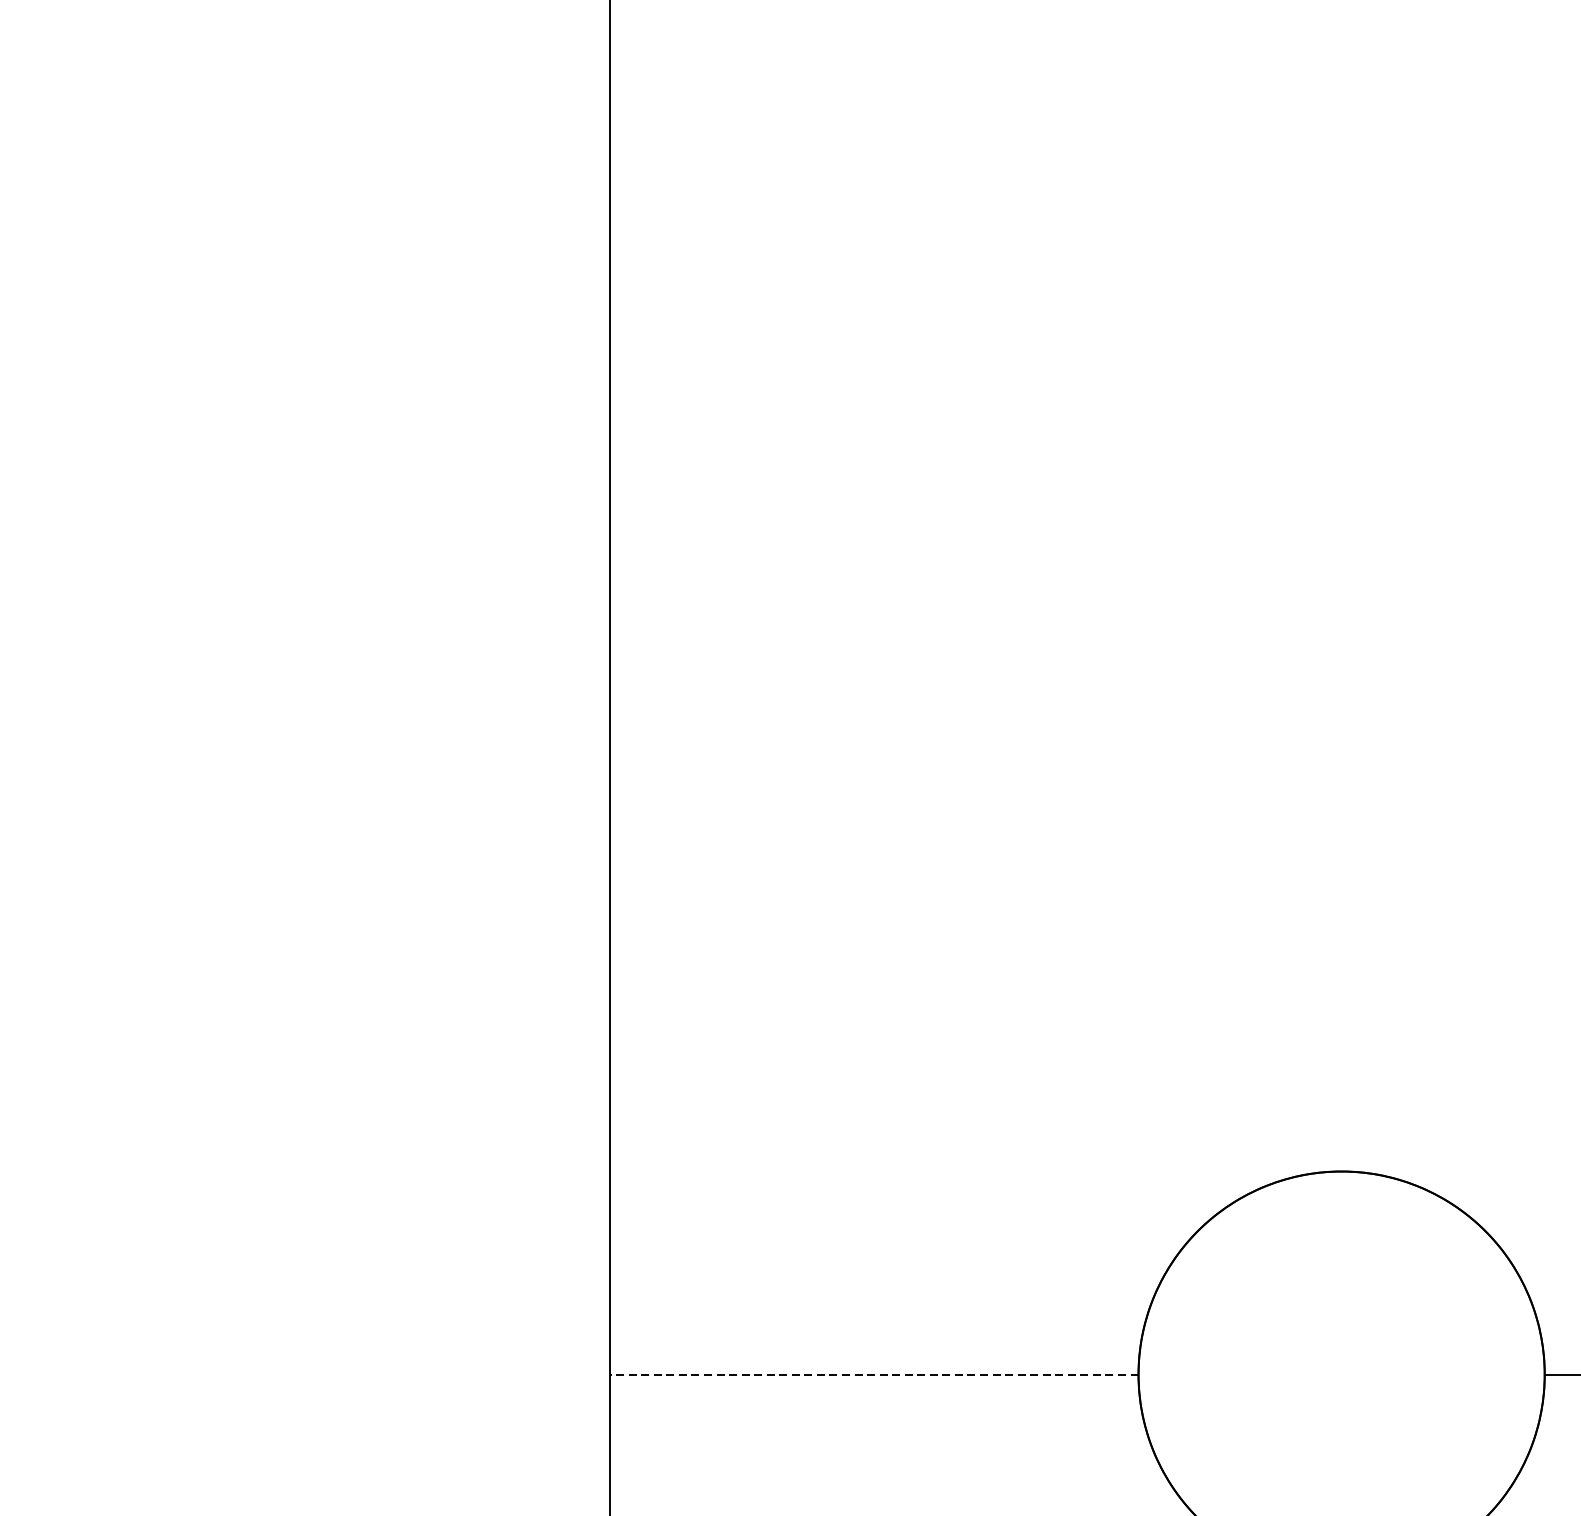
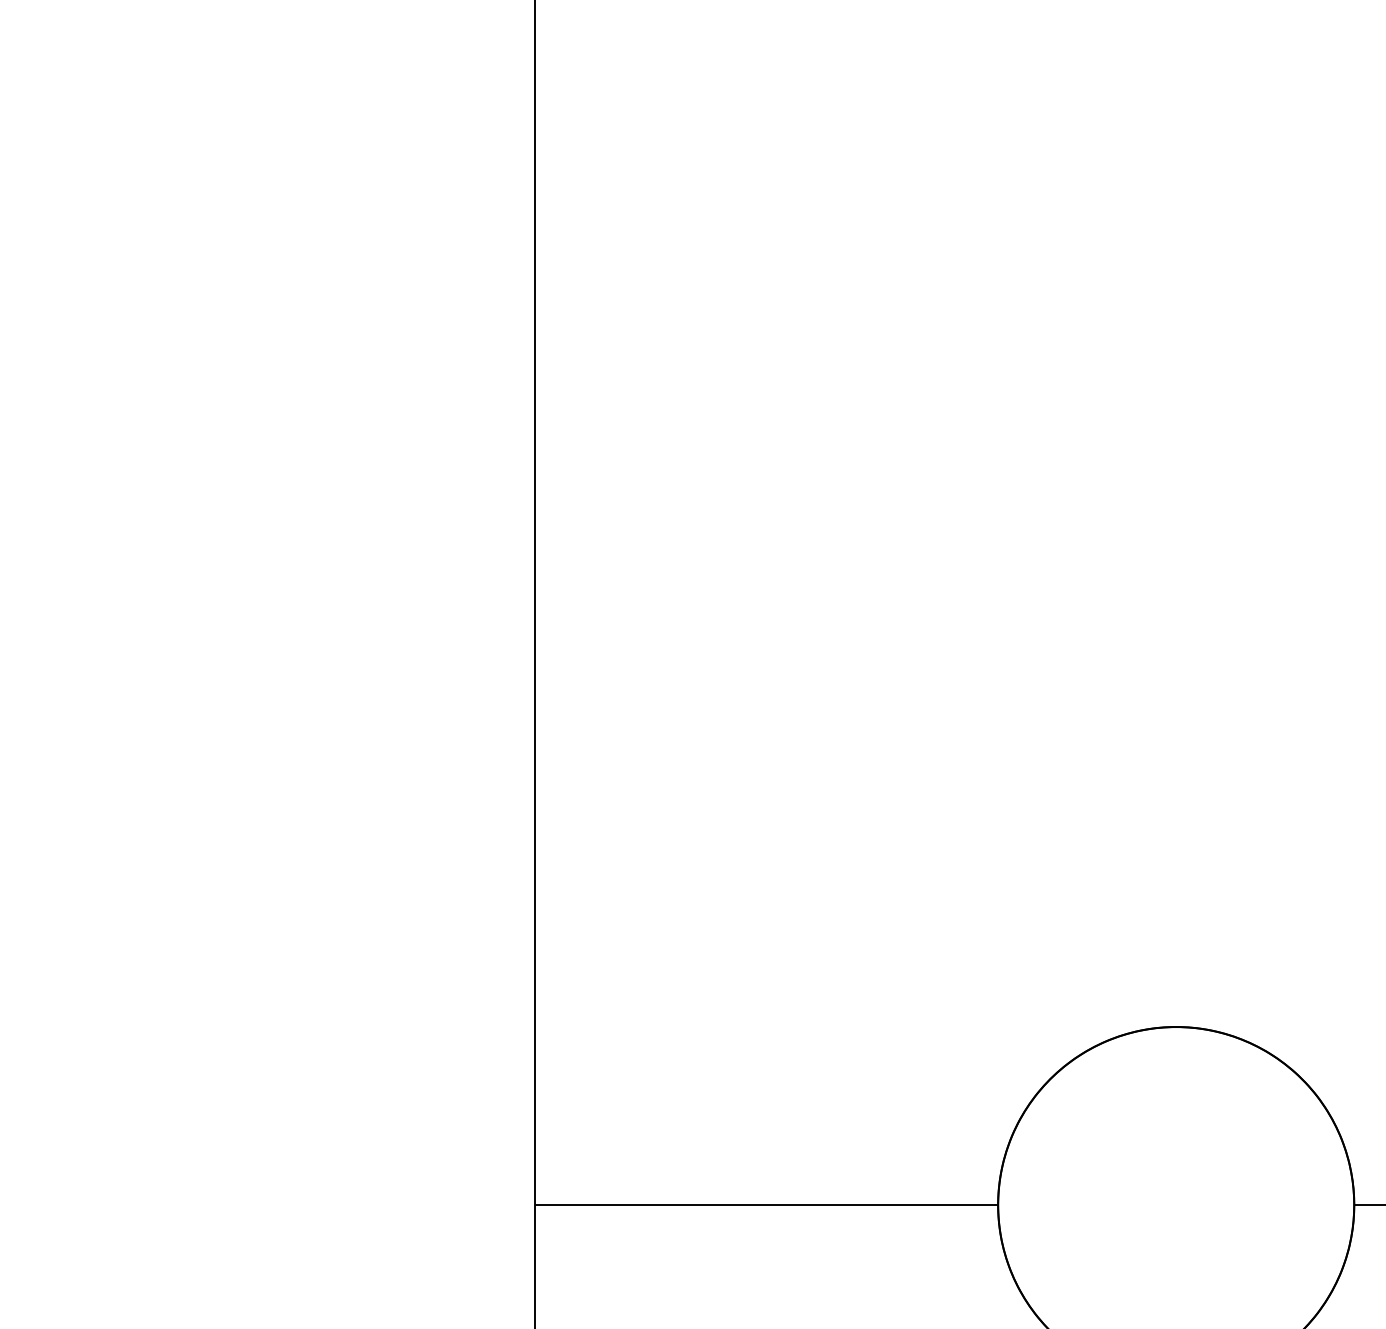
line: (874, 1375) -> (766, 1205), dashed -> solid

